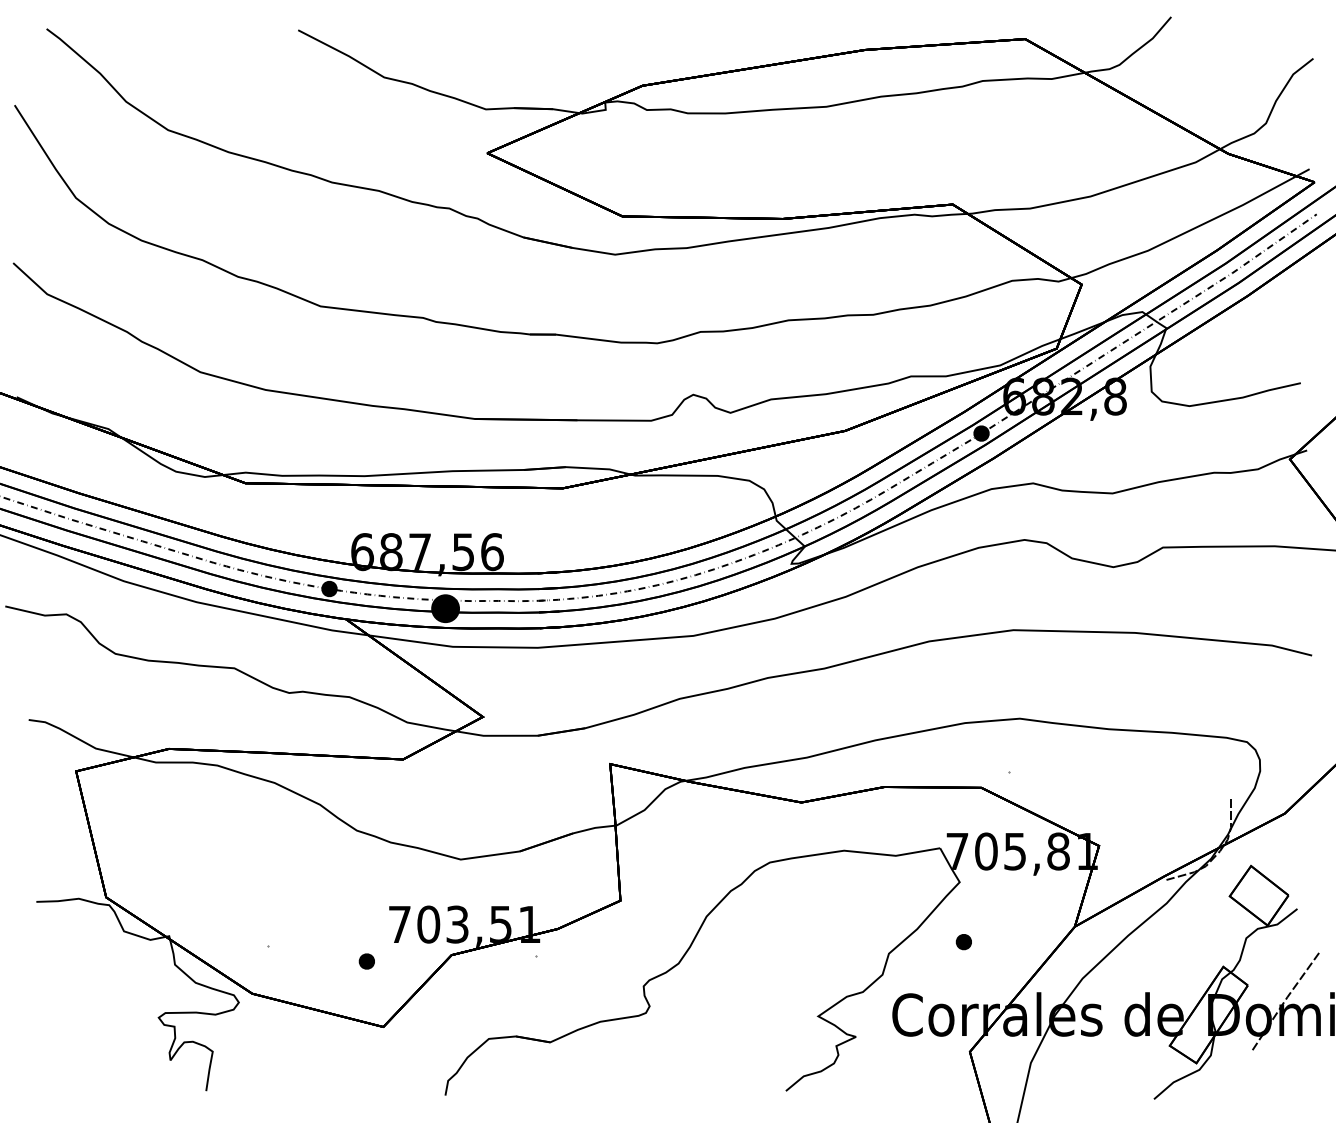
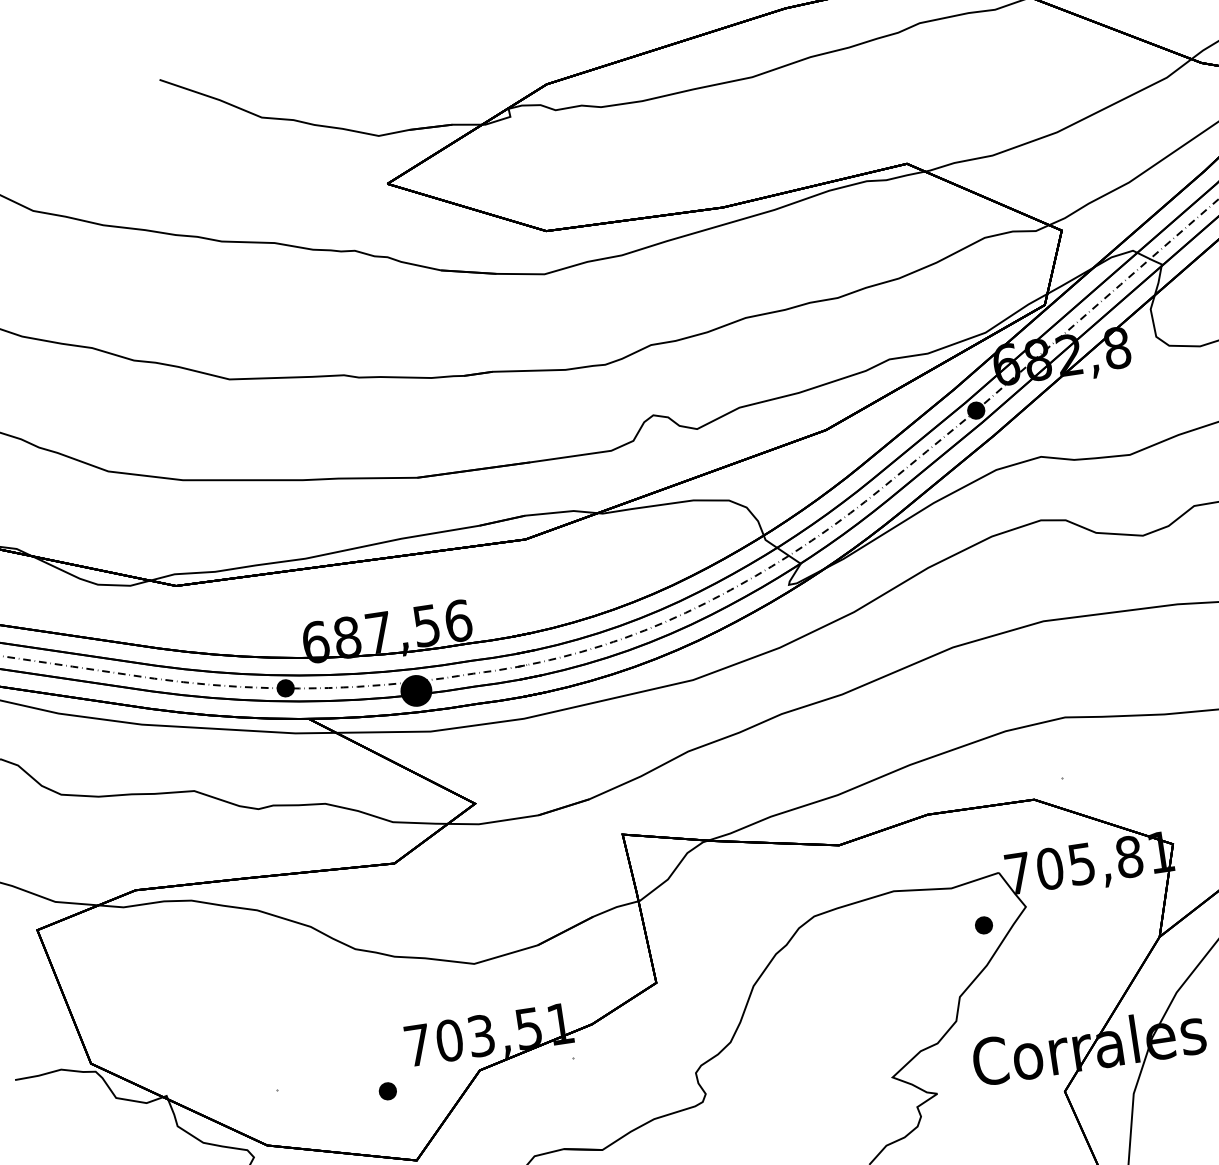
part: (963, 942) -> (983, 925), moved

